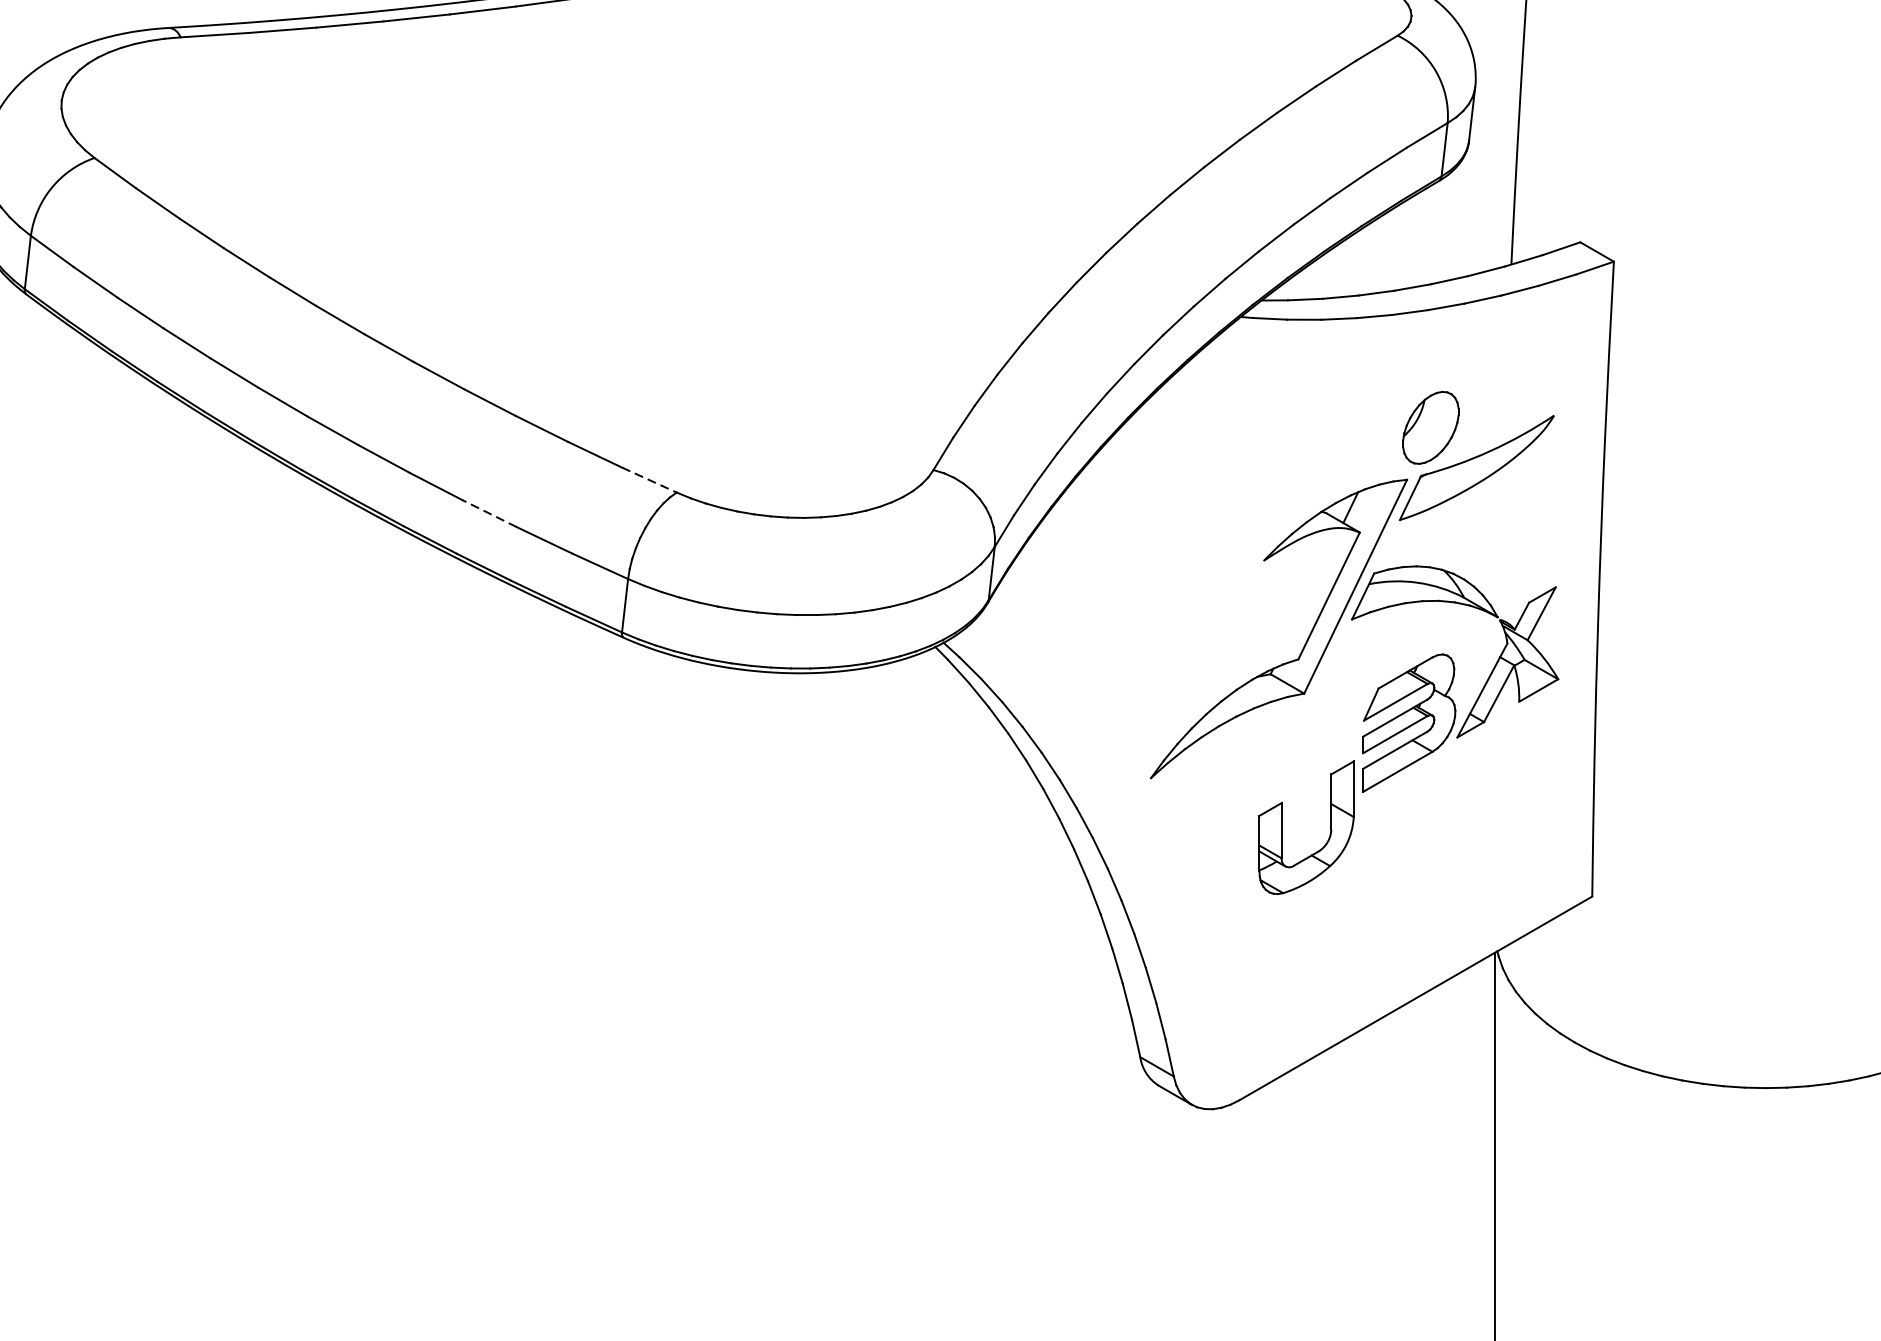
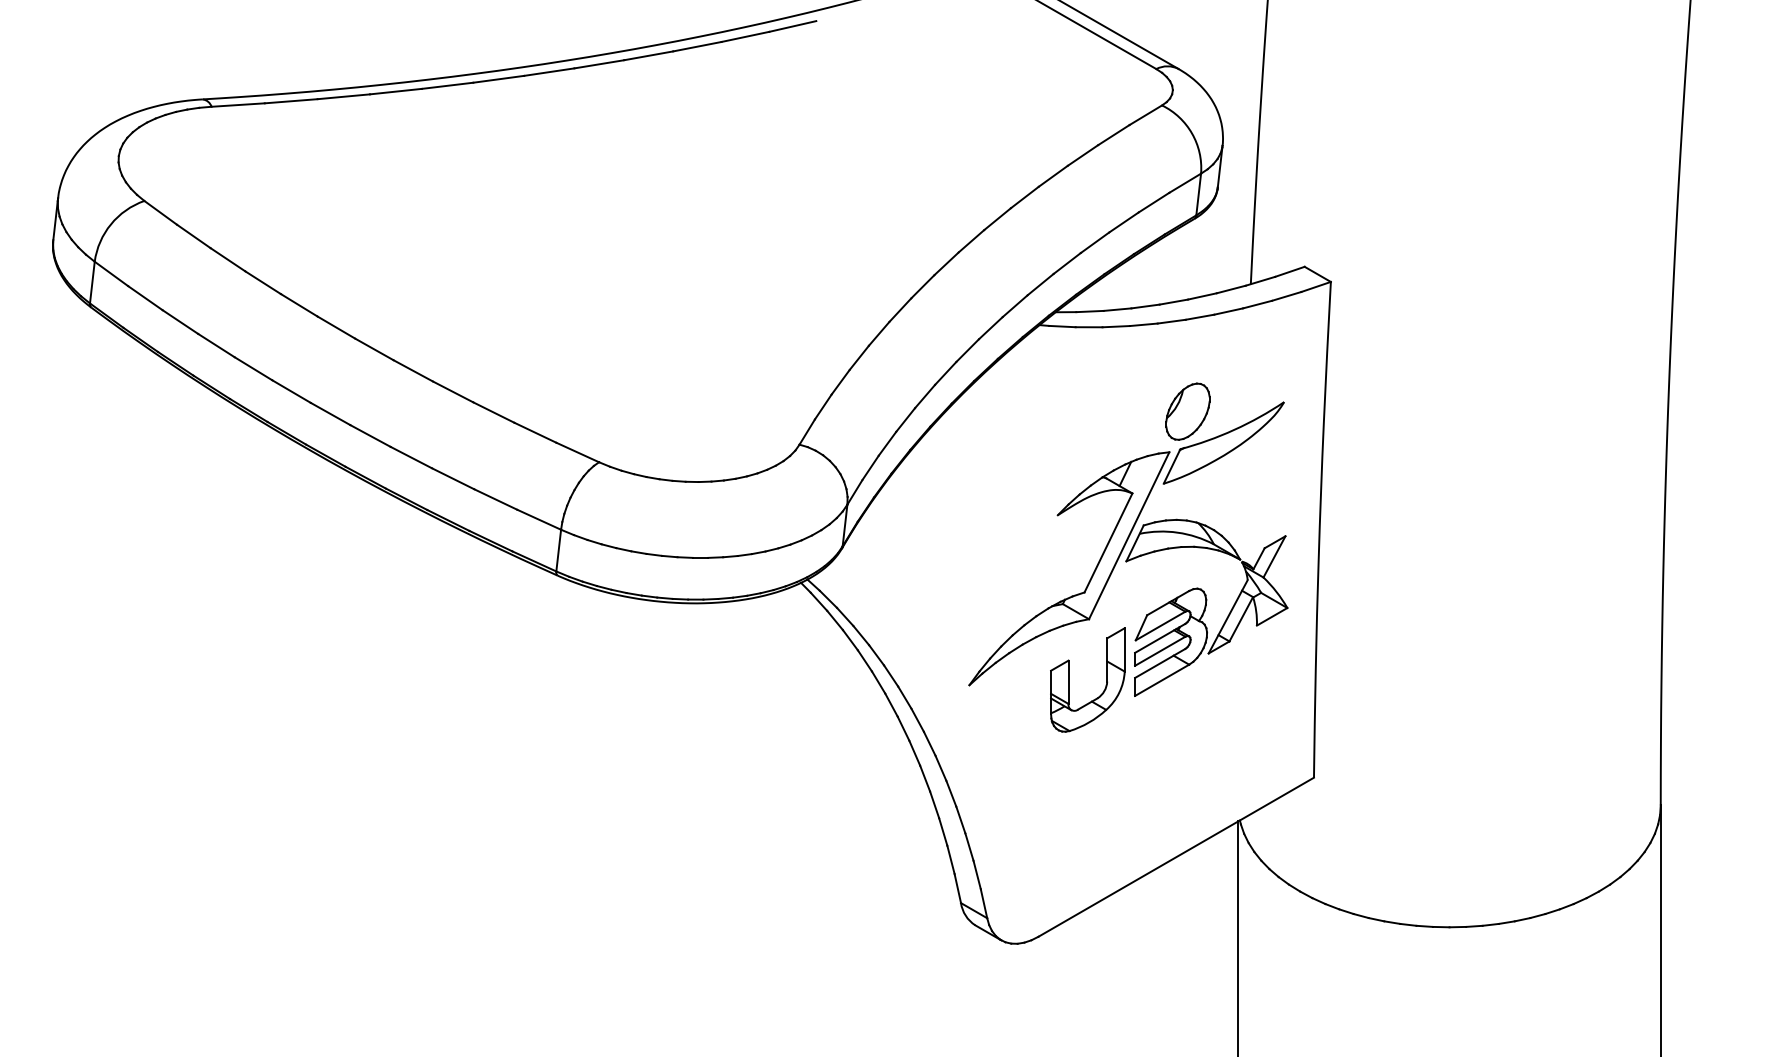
line: (649, 480) -> (577, 452), dashed -> solid
line: (490, 513) -> (453, 478), dashed -> solid
part: (1283, 827) -> (1069, 679), moved

